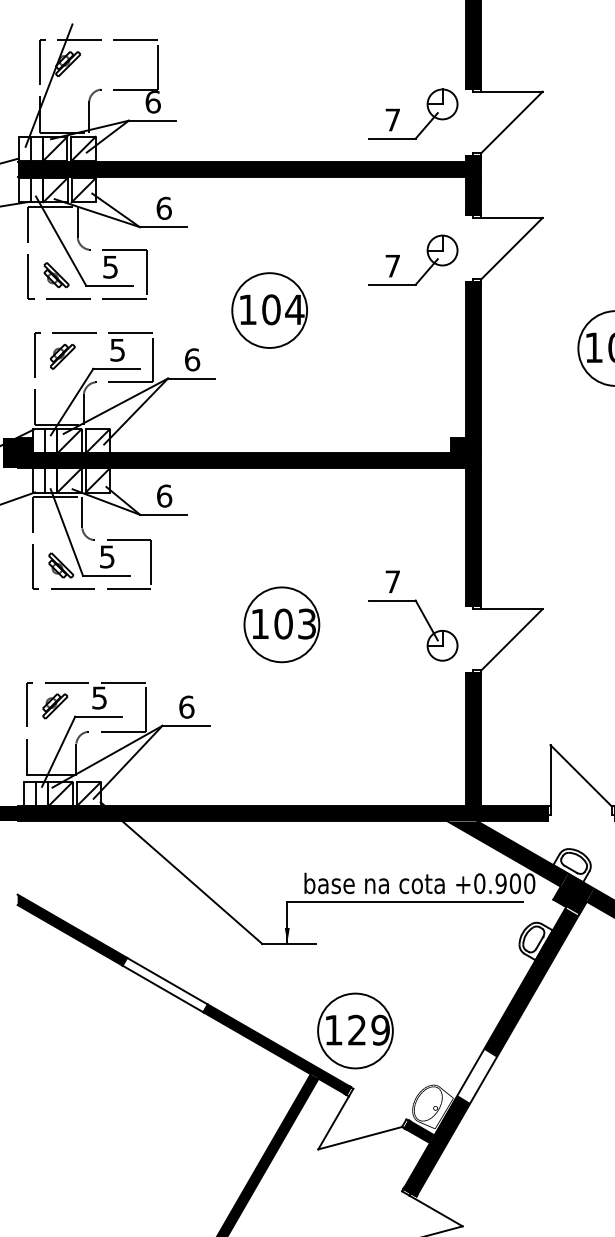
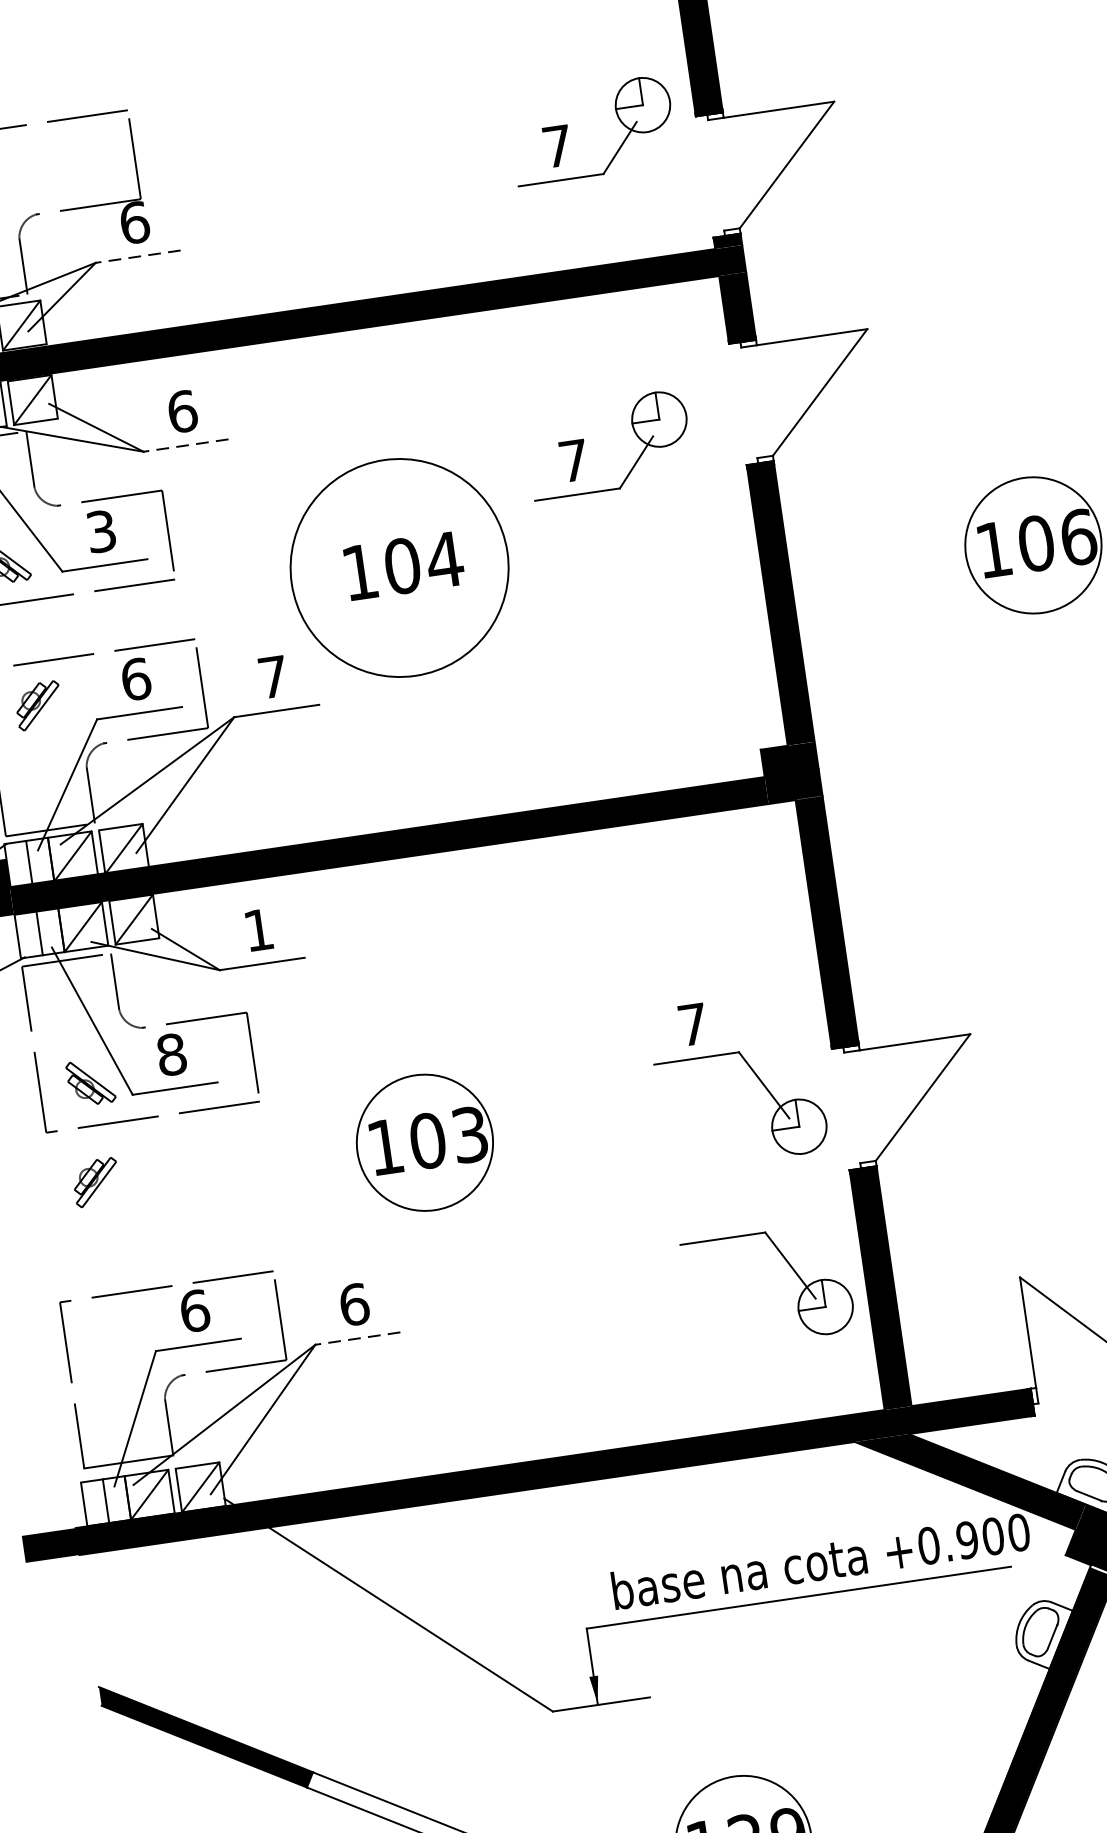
part: (399, 112) -> (567, 131), moved
line: (152, 120) -> (138, 256), solid -> dashed
line: (163, 227) -> (186, 446), solid -> dashed
part: (399, 258) -> (583, 445), moved
text: (110, 266) -> (101, 530), 5 -> 3
circle: (269, 310) -> (399, 567), size x1.6
text: (117, 349) -> (135, 678), 5 -> 6
text: (192, 359) -> (273, 676), 6 -> 7
text: (164, 495) -> (258, 928), 6 -> 1
text: (106, 556) -> (170, 1054), 5 -> 8
part: (281, 624) -> (424, 1142), moved
text: (99, 697) -> (194, 1310), 5 -> 6
part: (55, 706) -> (96, 1182), moved
part: (427, 724) -> (792, 1272), added
line: (185, 725) -> (356, 1338), solid -> dashed

